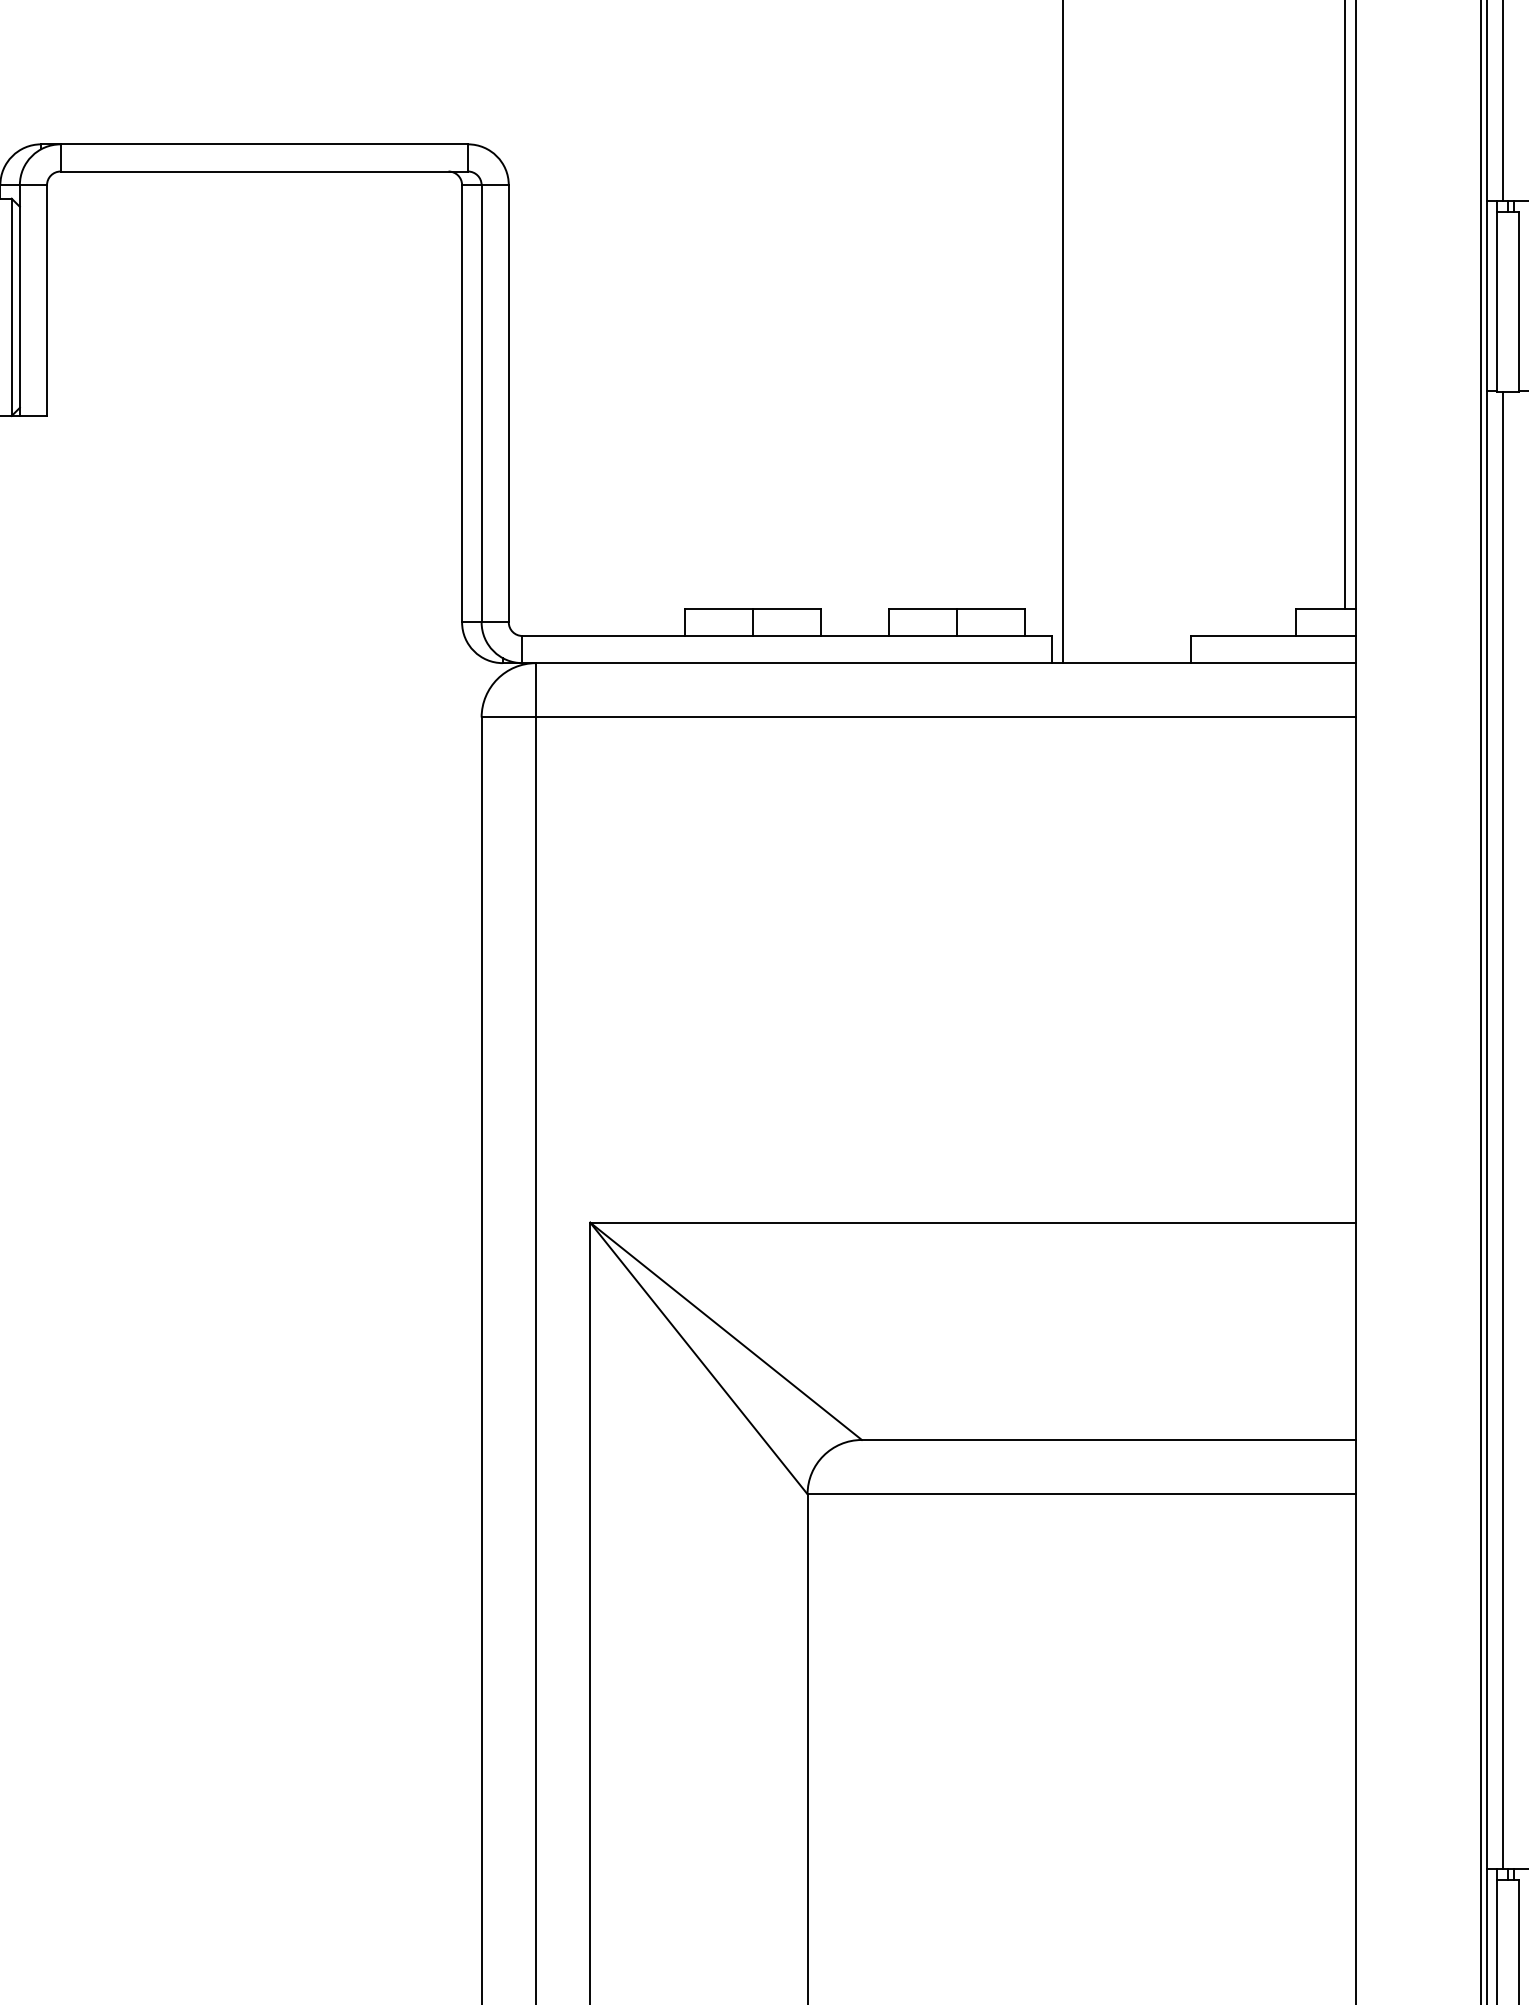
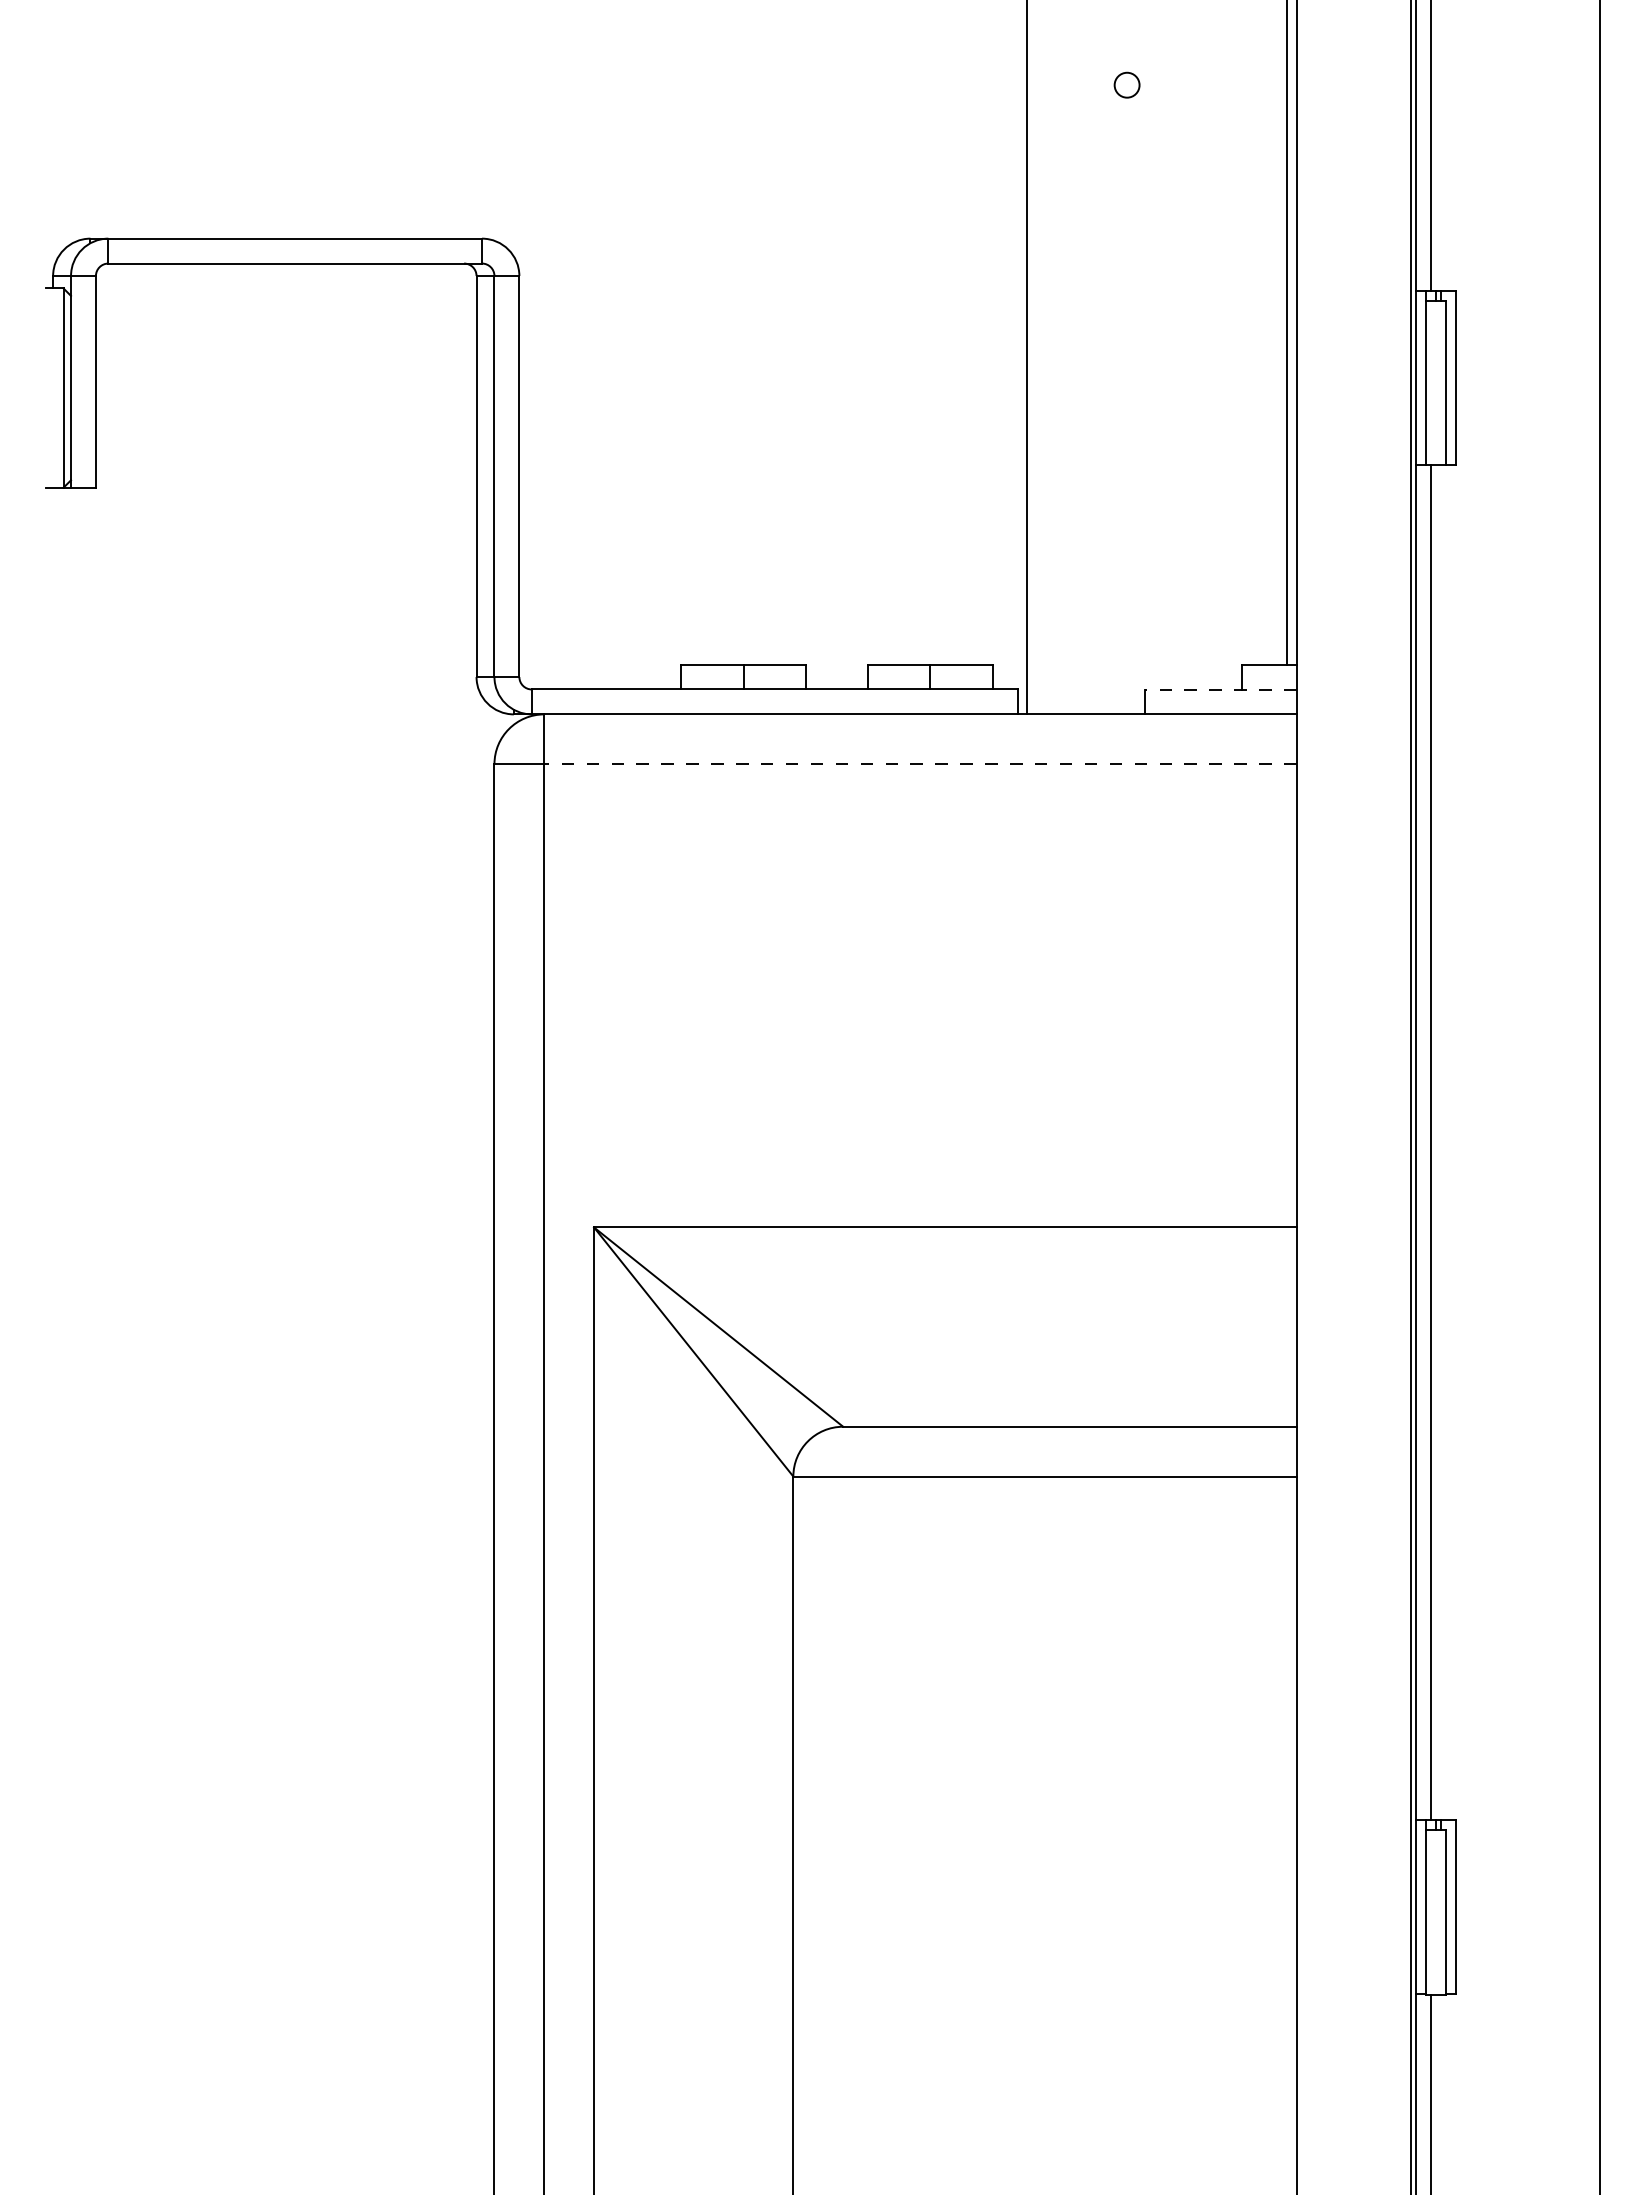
line: (1273, 636) -> (1220, 689), solid -> dashed
line: (945, 717) -> (919, 764), solid -> dashed

